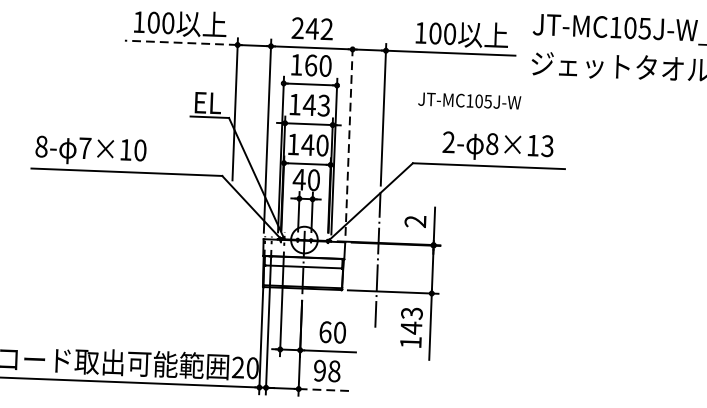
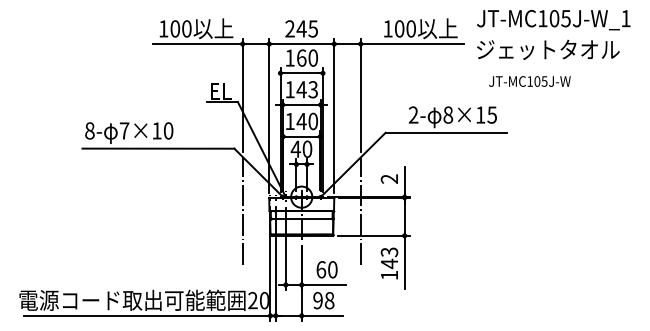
text: (326, 28) -> (312, 28), 242 -> 245
line: (180, 43) -> (197, 44), dashed -> solid
text: (469, 100) -> (529, 81), moved
line: (349, 139) -> (334, 115), dashed -> solid
text: (547, 145) -> (492, 114), 8×13 -> 8×15
line: (229, 253) -> (242, 210), added
line: (324, 389) -> (322, 315), dashed -> solid

